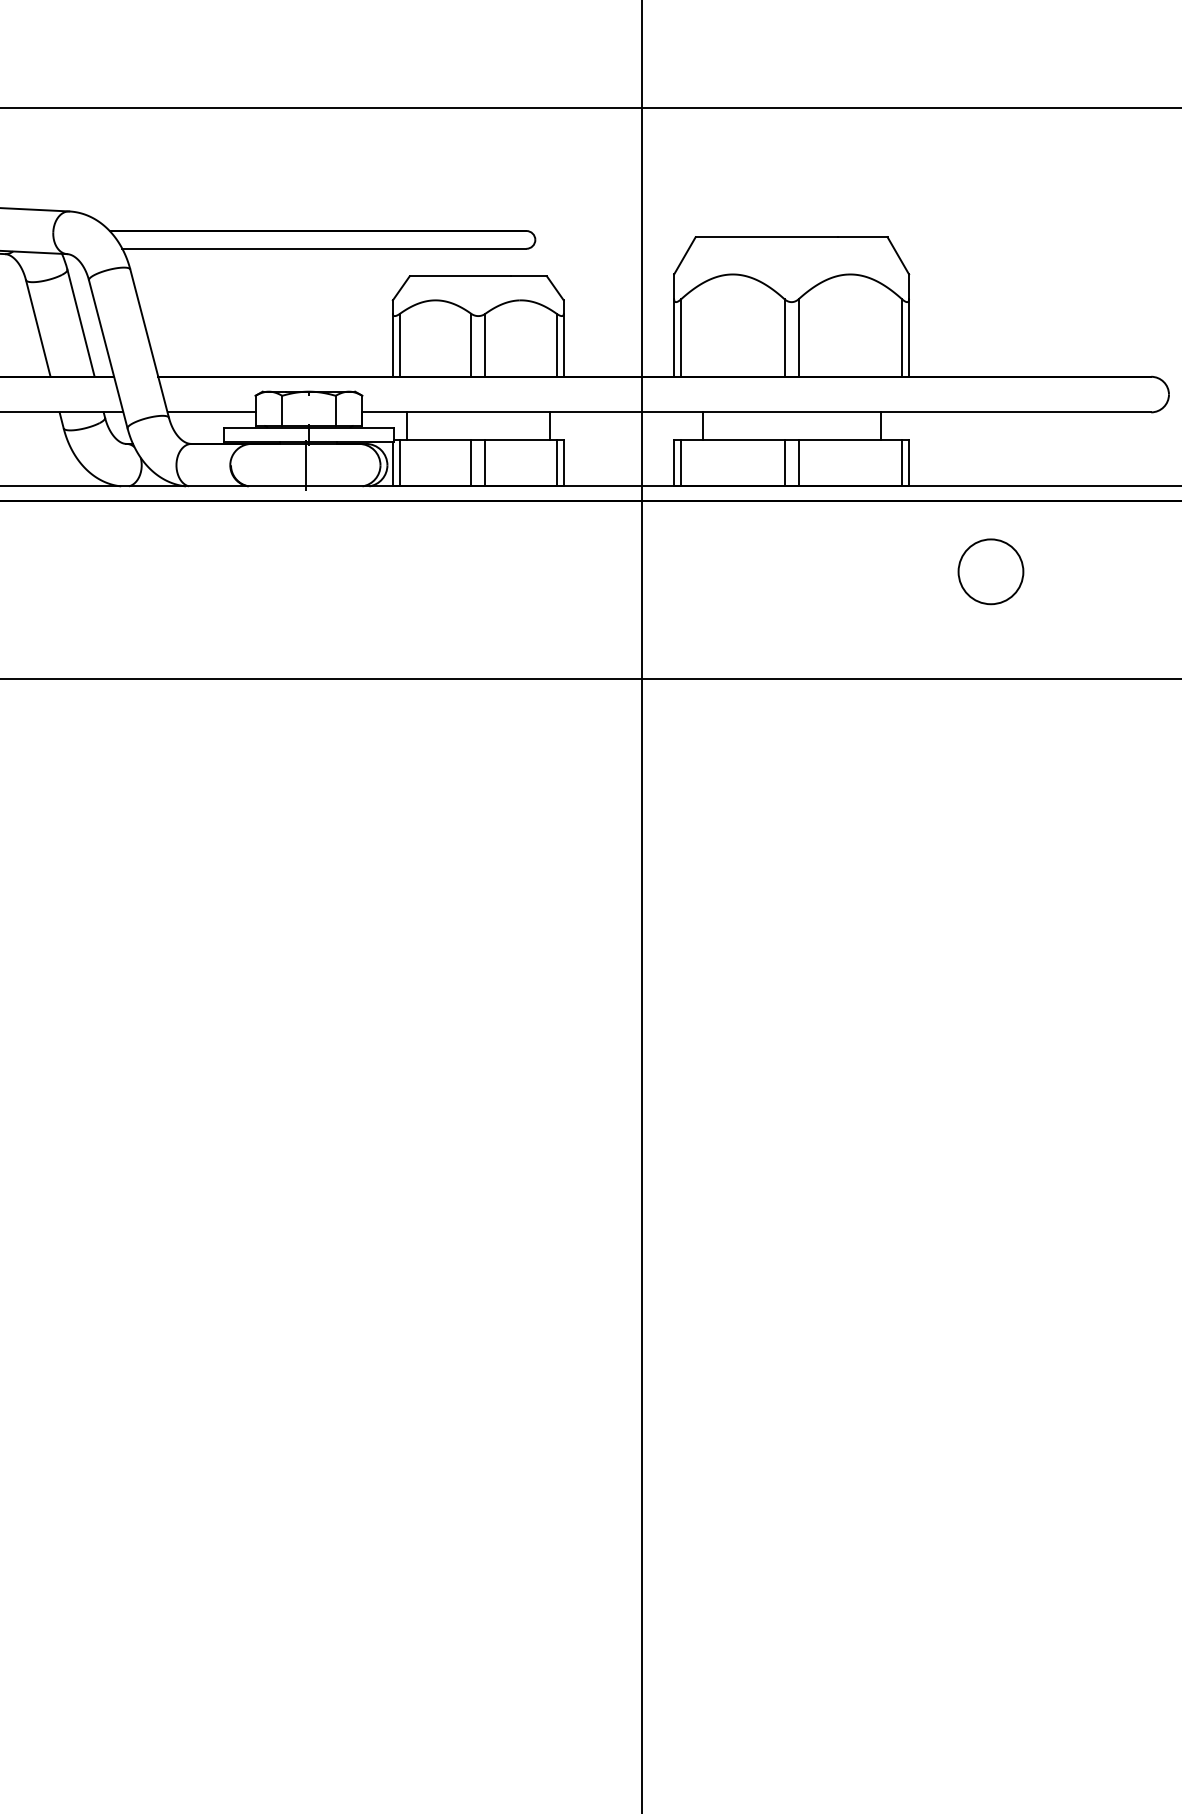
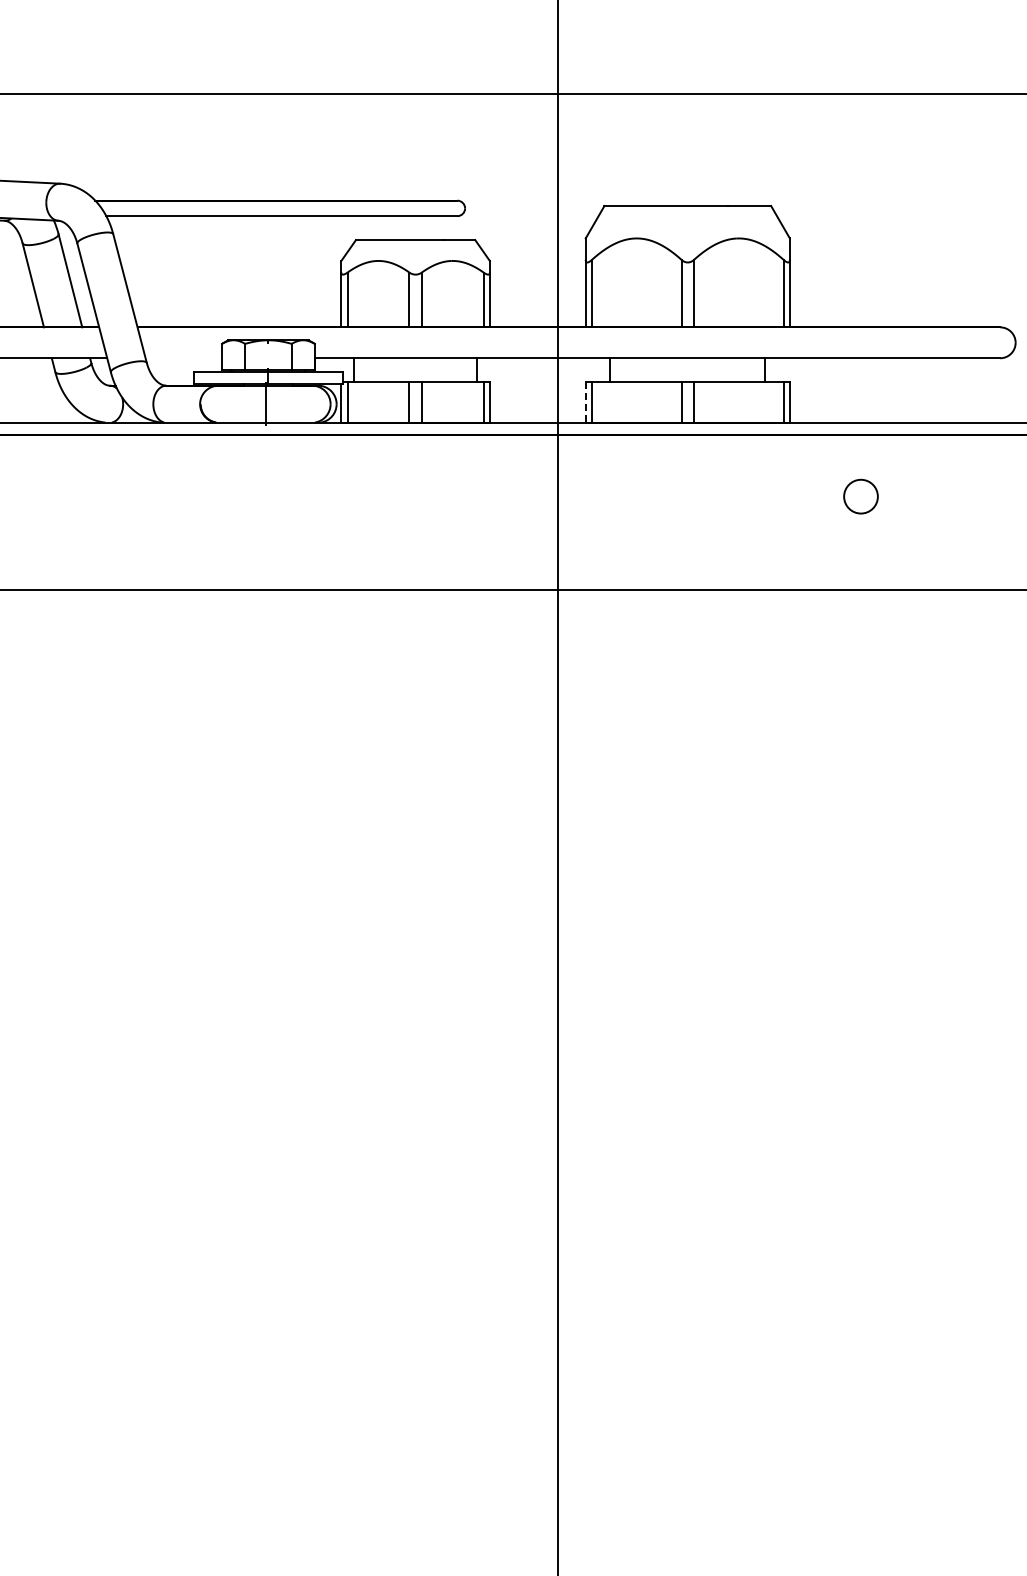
line: (211, 412) -> (183, 358), removed
line: (673, 463) -> (585, 402), solid -> dashed
circle: (990, 571) -> (860, 496), size x0.6

